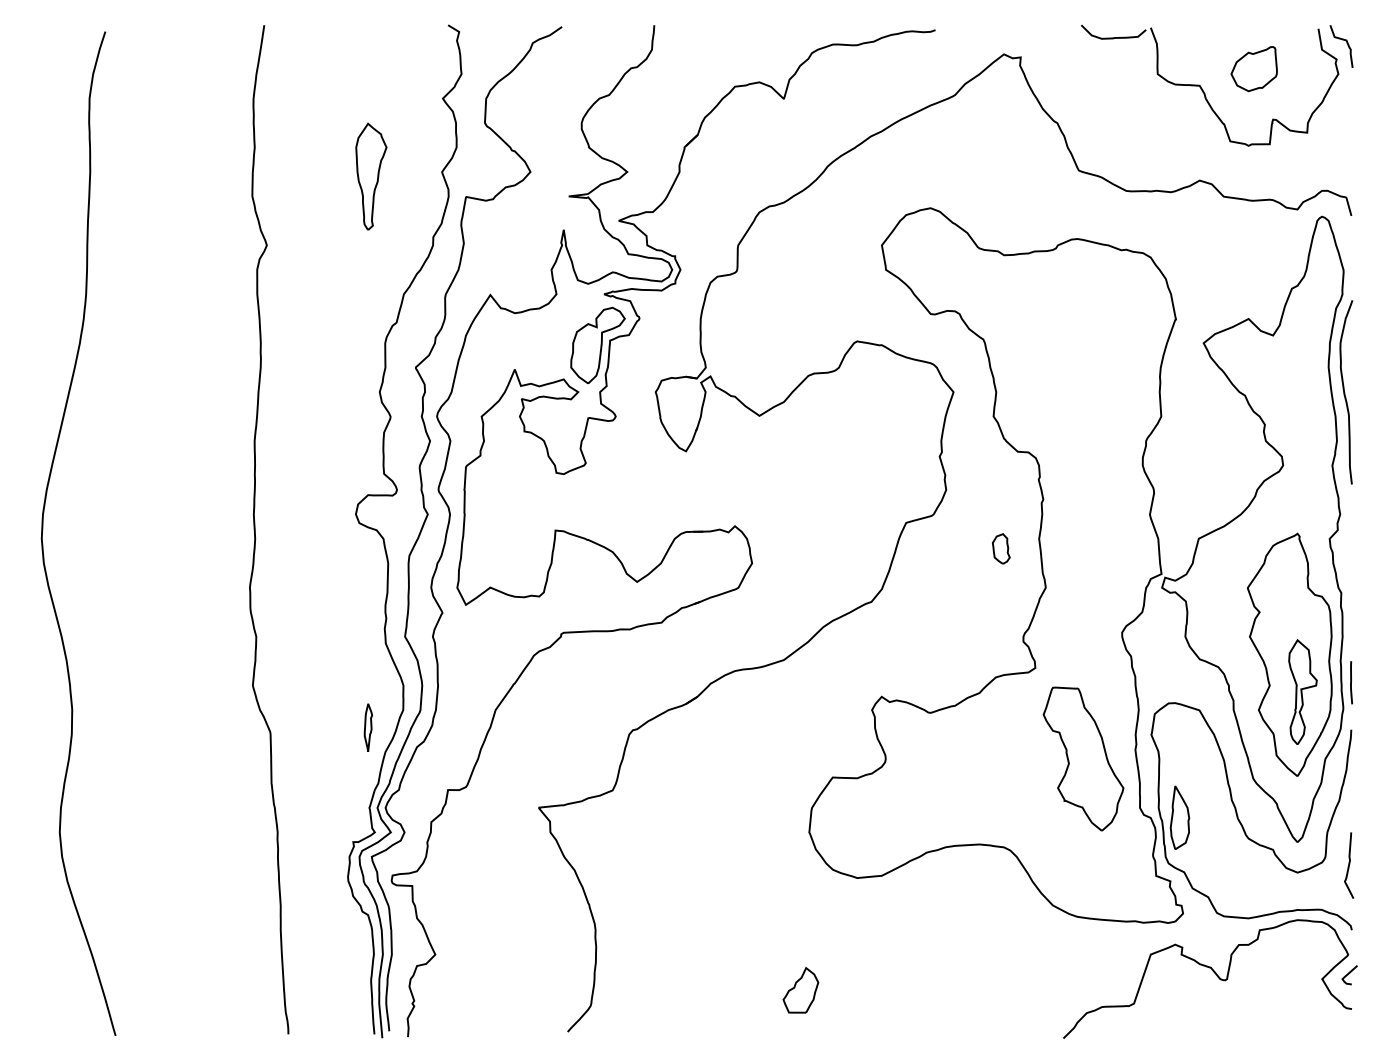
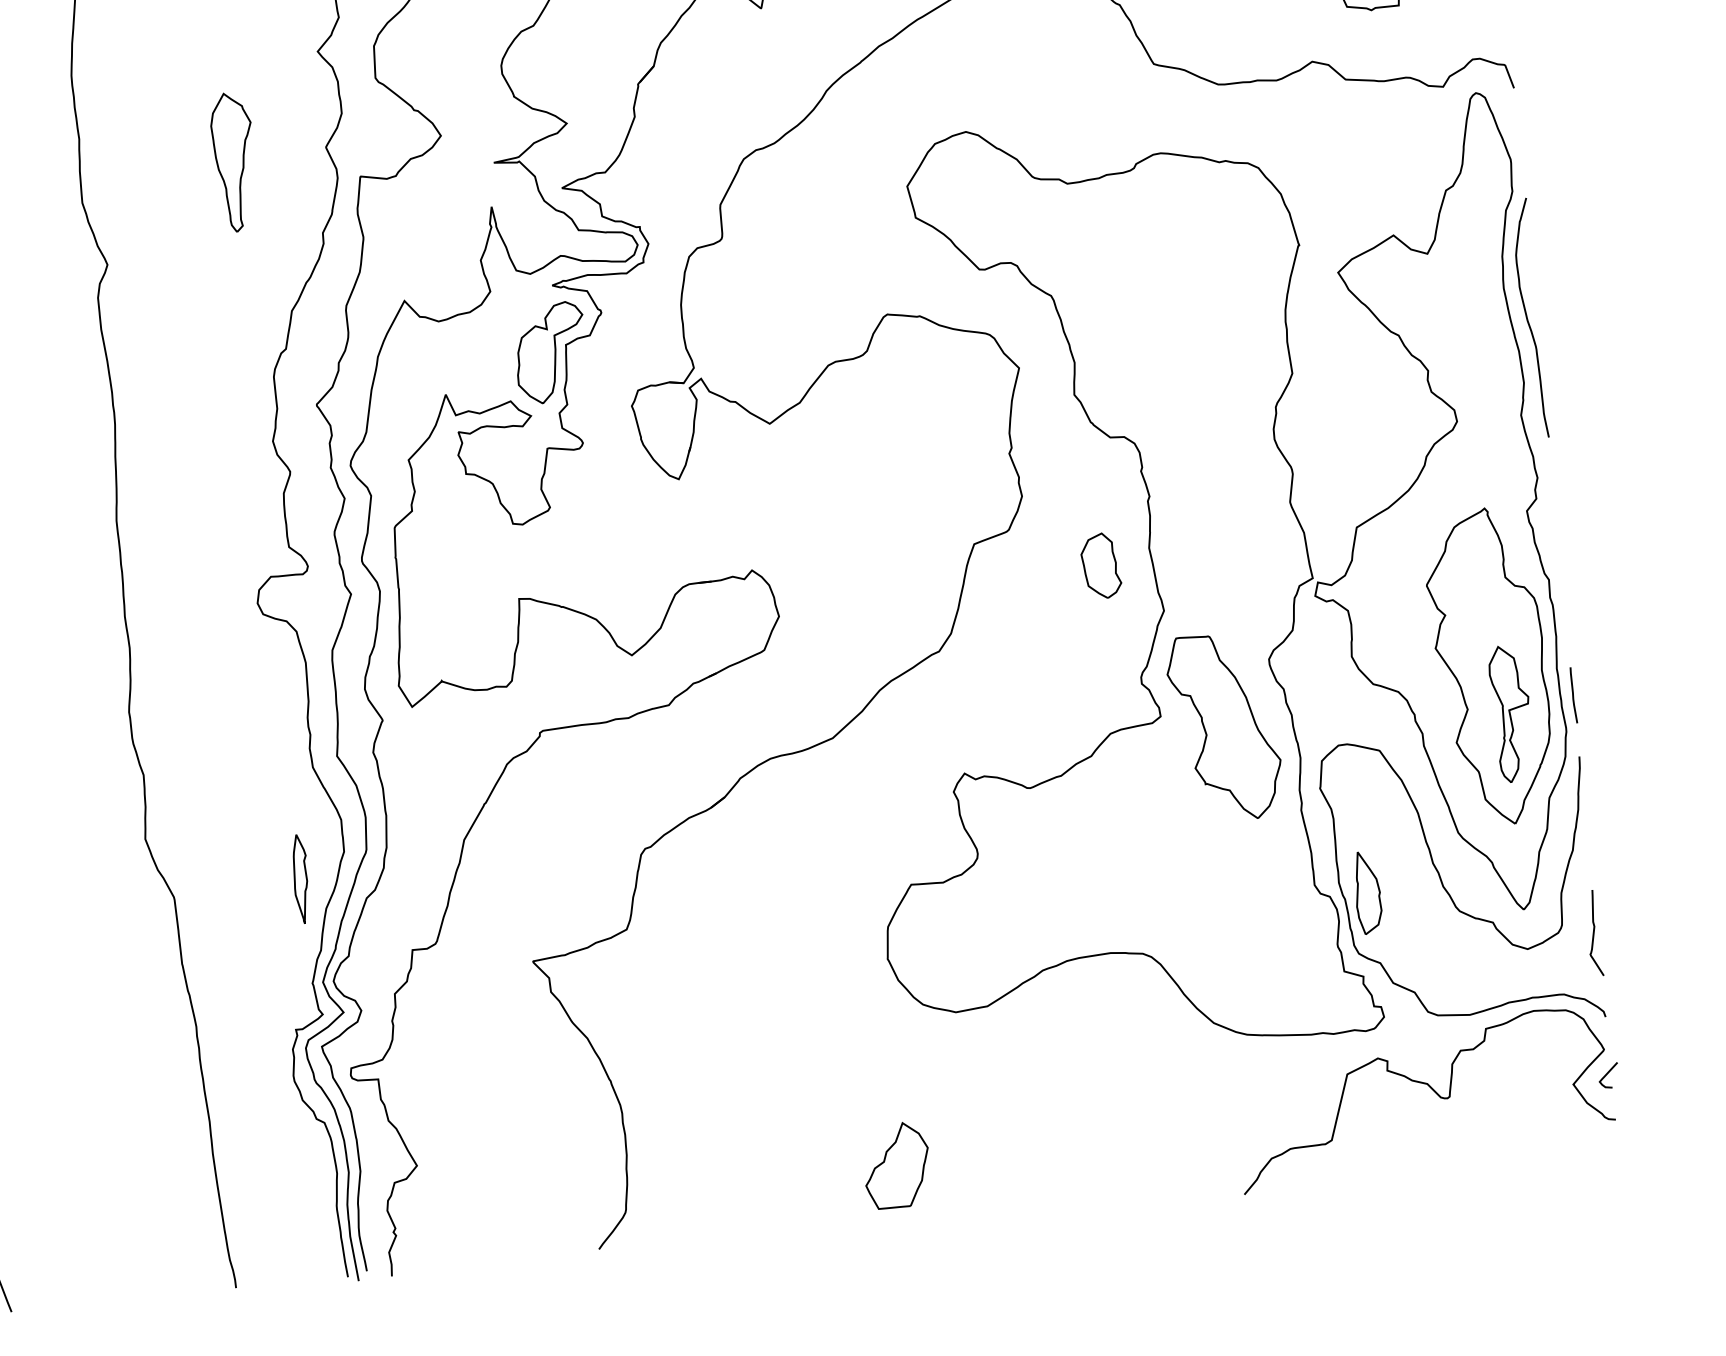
part: (1001, 548) -> (1101, 565), size x1.67
part: (368, 727) -> (301, 878), size x1.43
part: (1083, 758) -> (1224, 726), moved
part: (800, 990) -> (896, 1165), size x1.43

